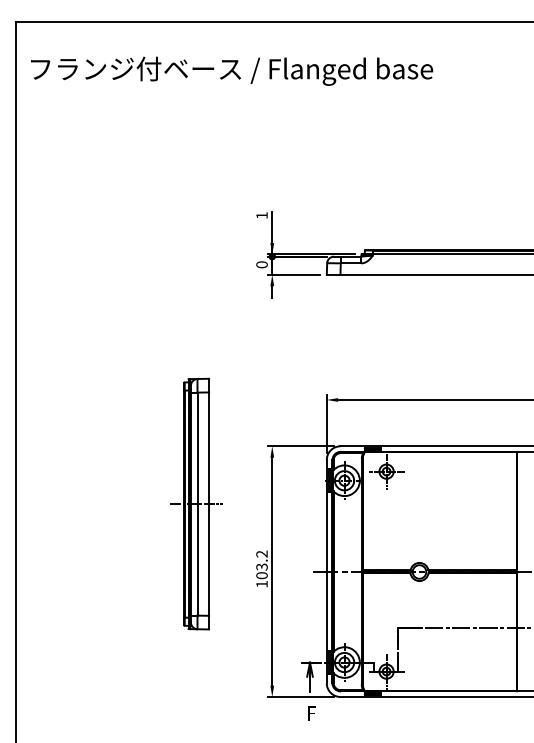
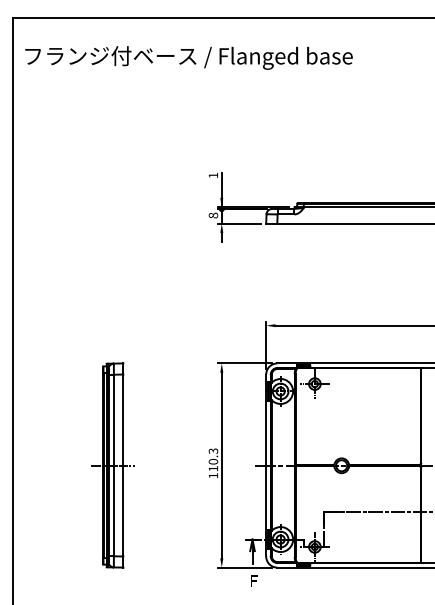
text: (262, 264) -> (213, 215), 0 -> 8
part: (195, 504) -> (112, 465), moved
text: (262, 564) -> (213, 459), 103.2 -> 110.3

